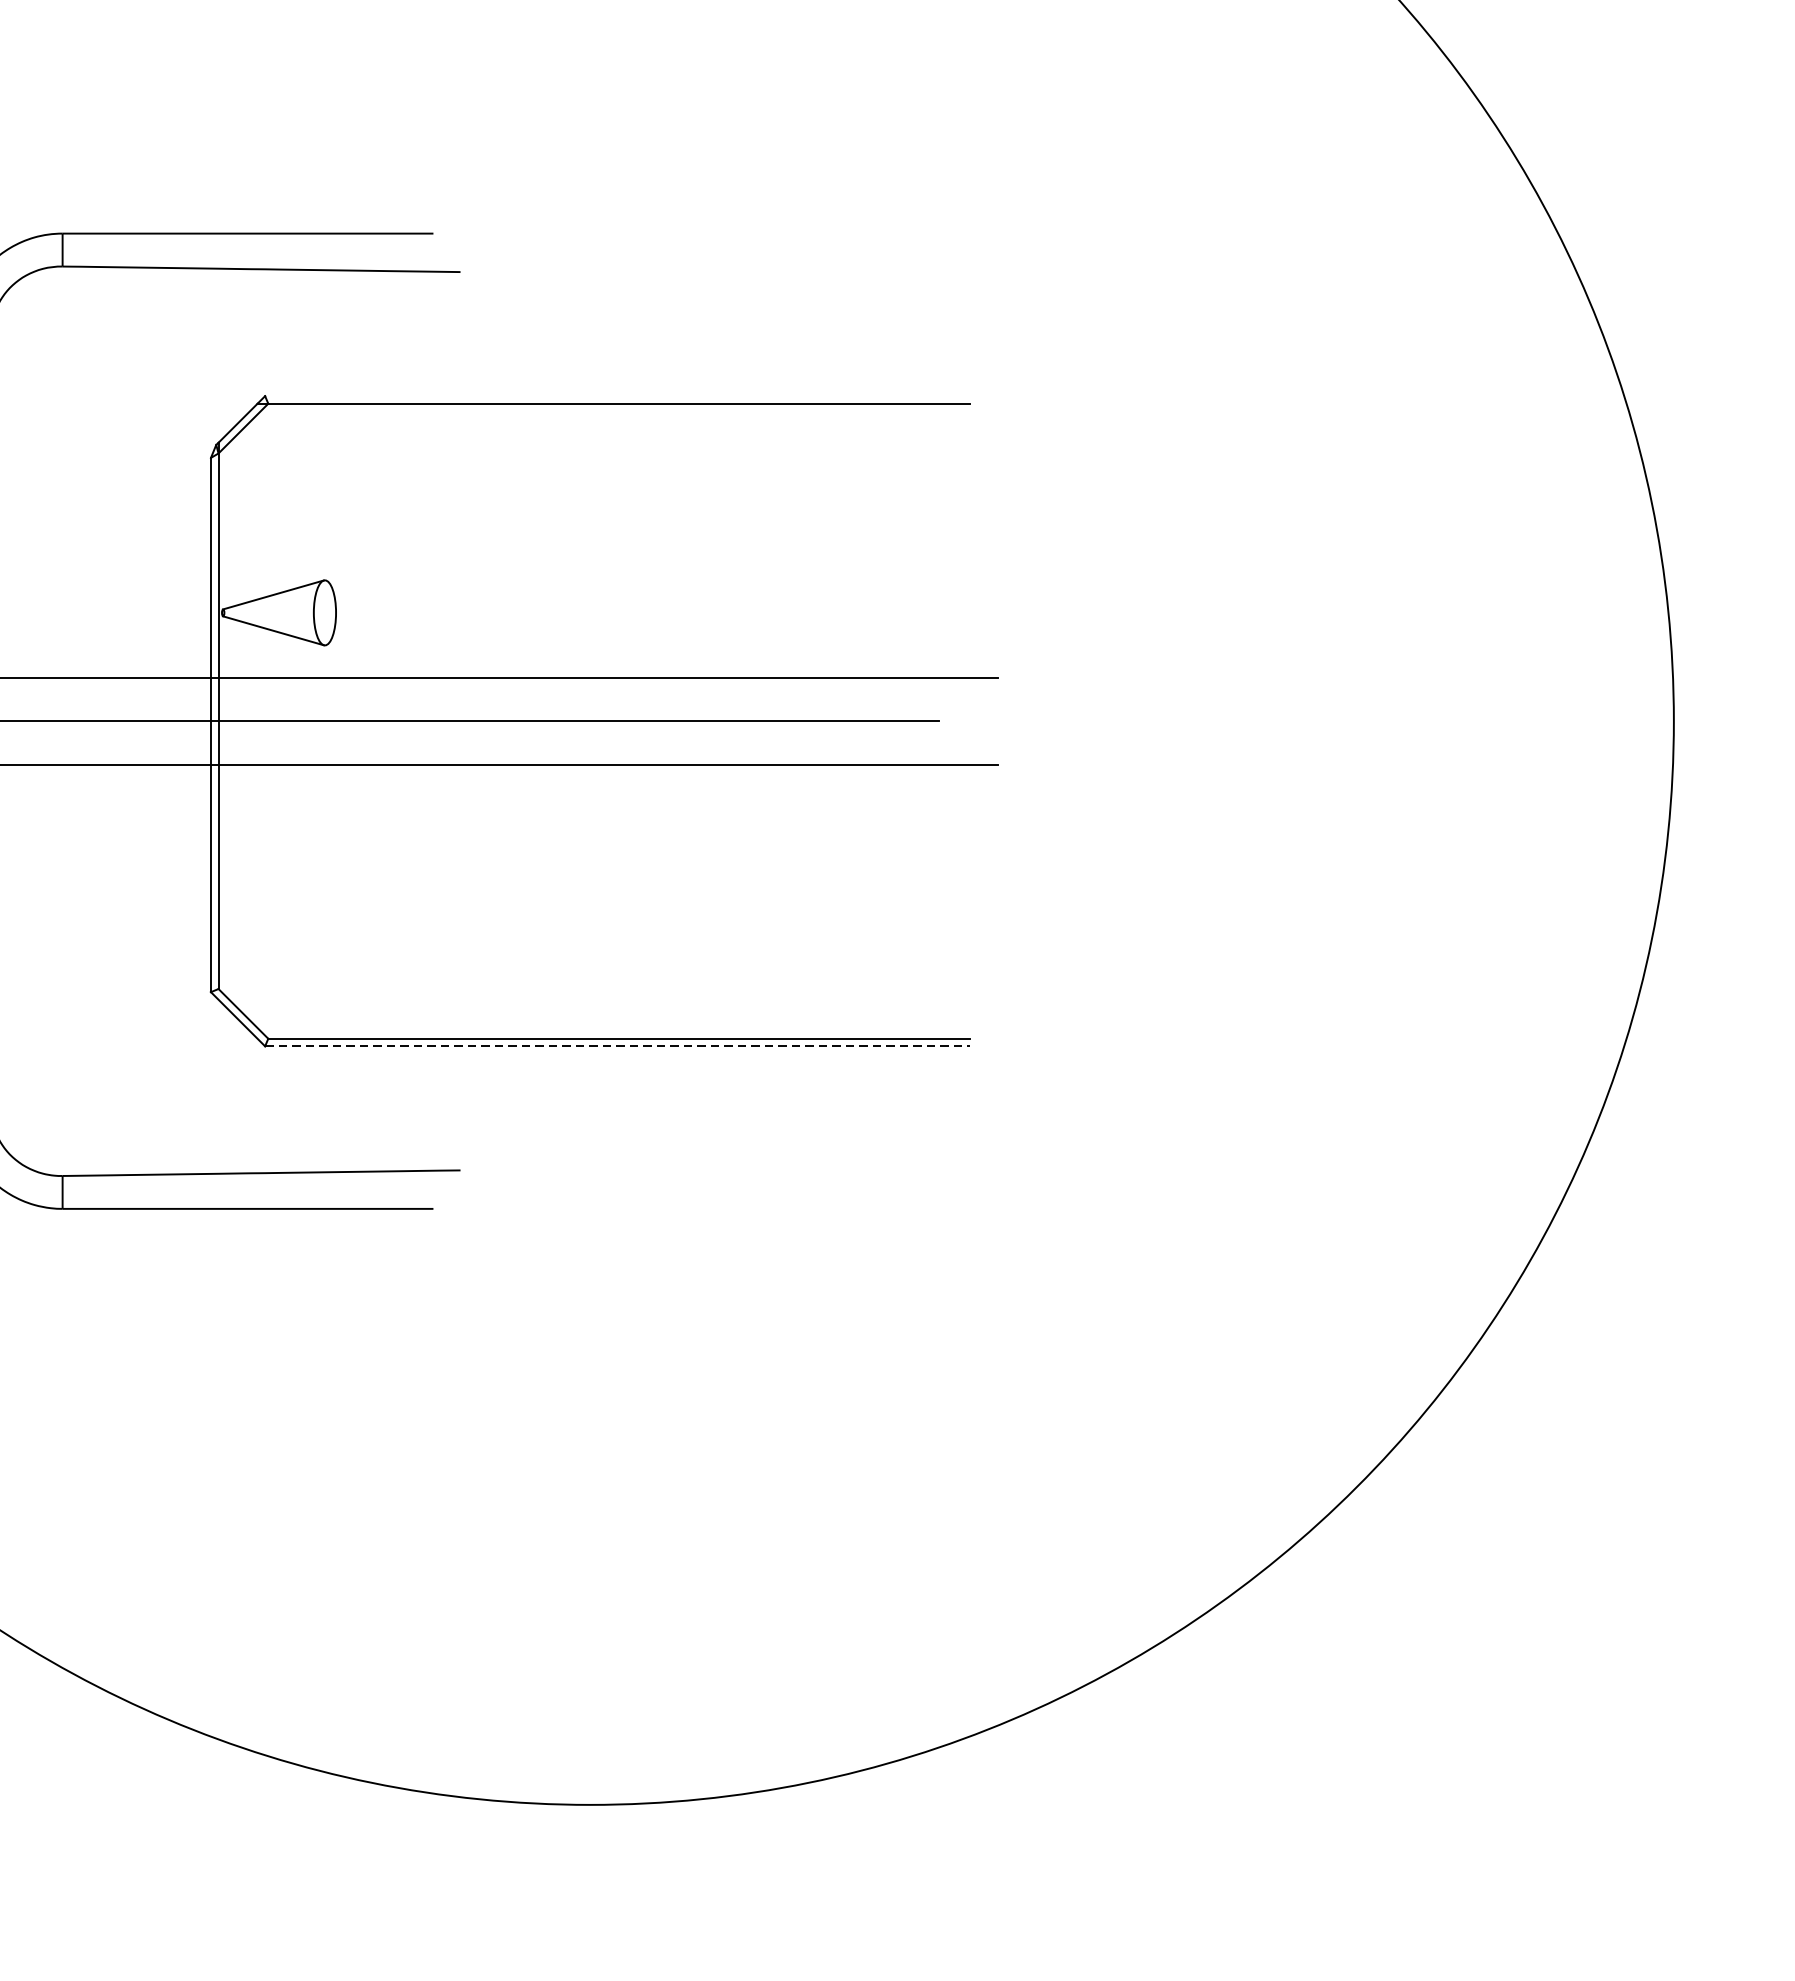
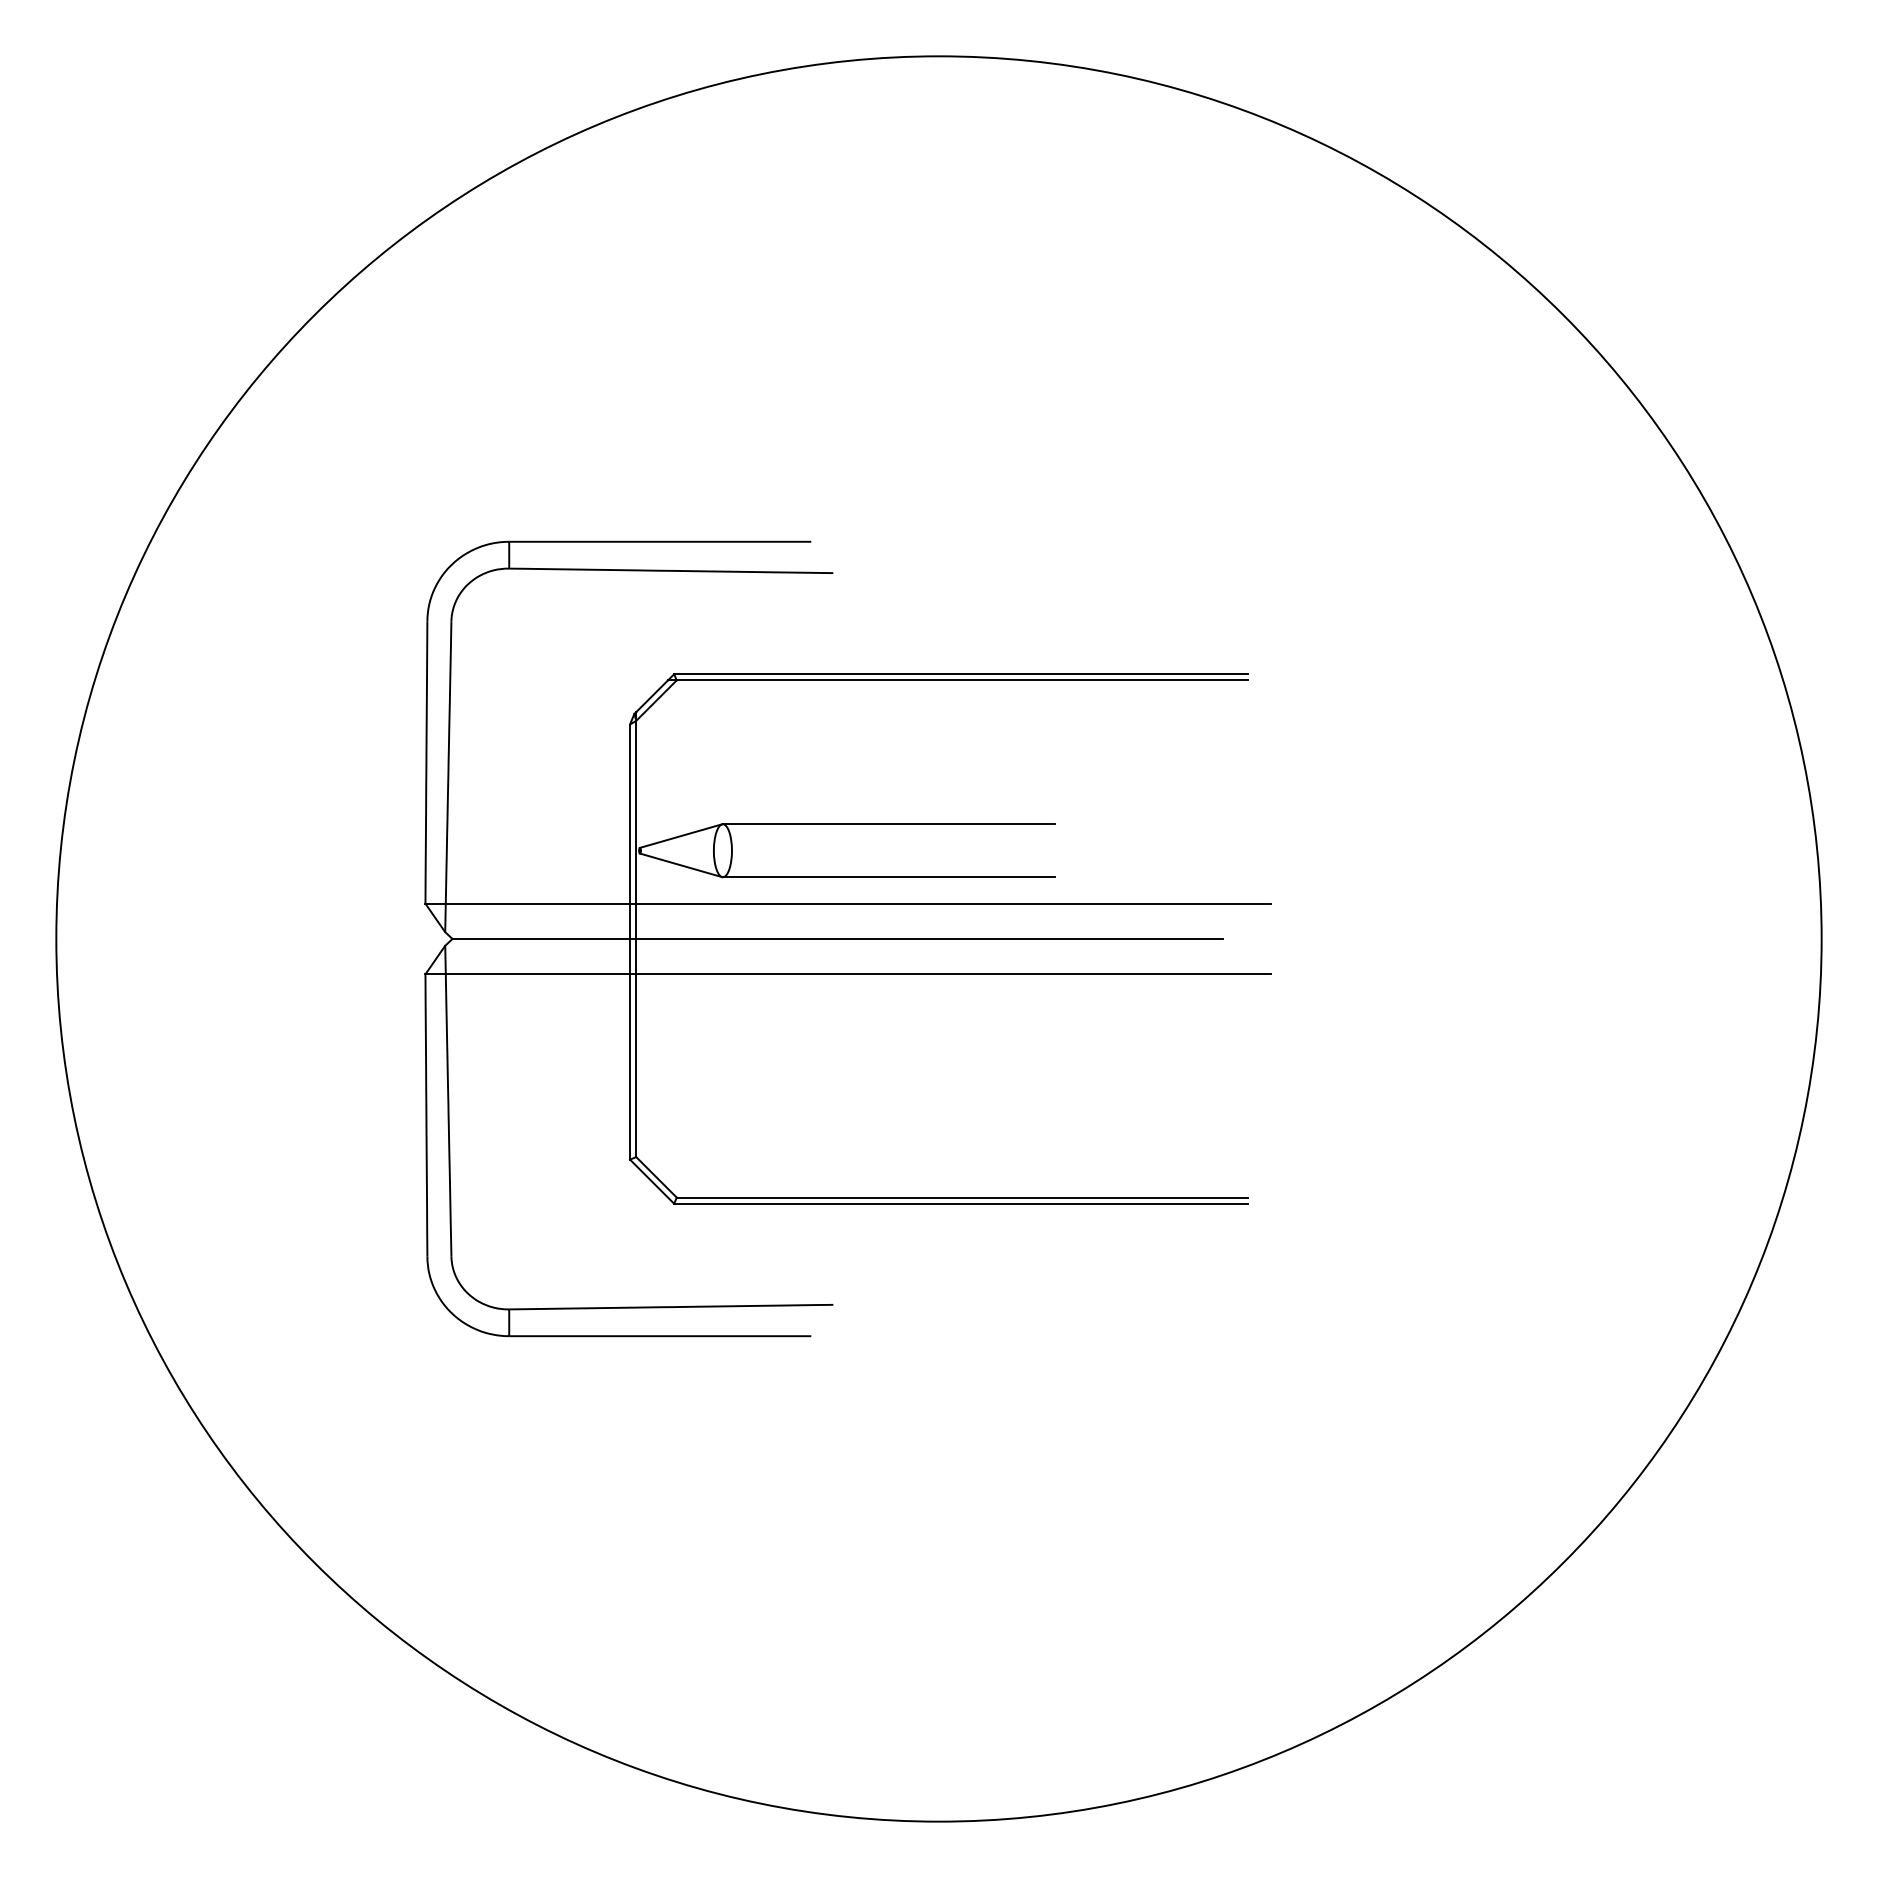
line: (616, 396) -> (960, 674), added
line: (528, 580) -> (888, 824), added
line: (528, 645) -> (888, 877), added
line: (617, 1045) -> (961, 1203), dashed -> solid

